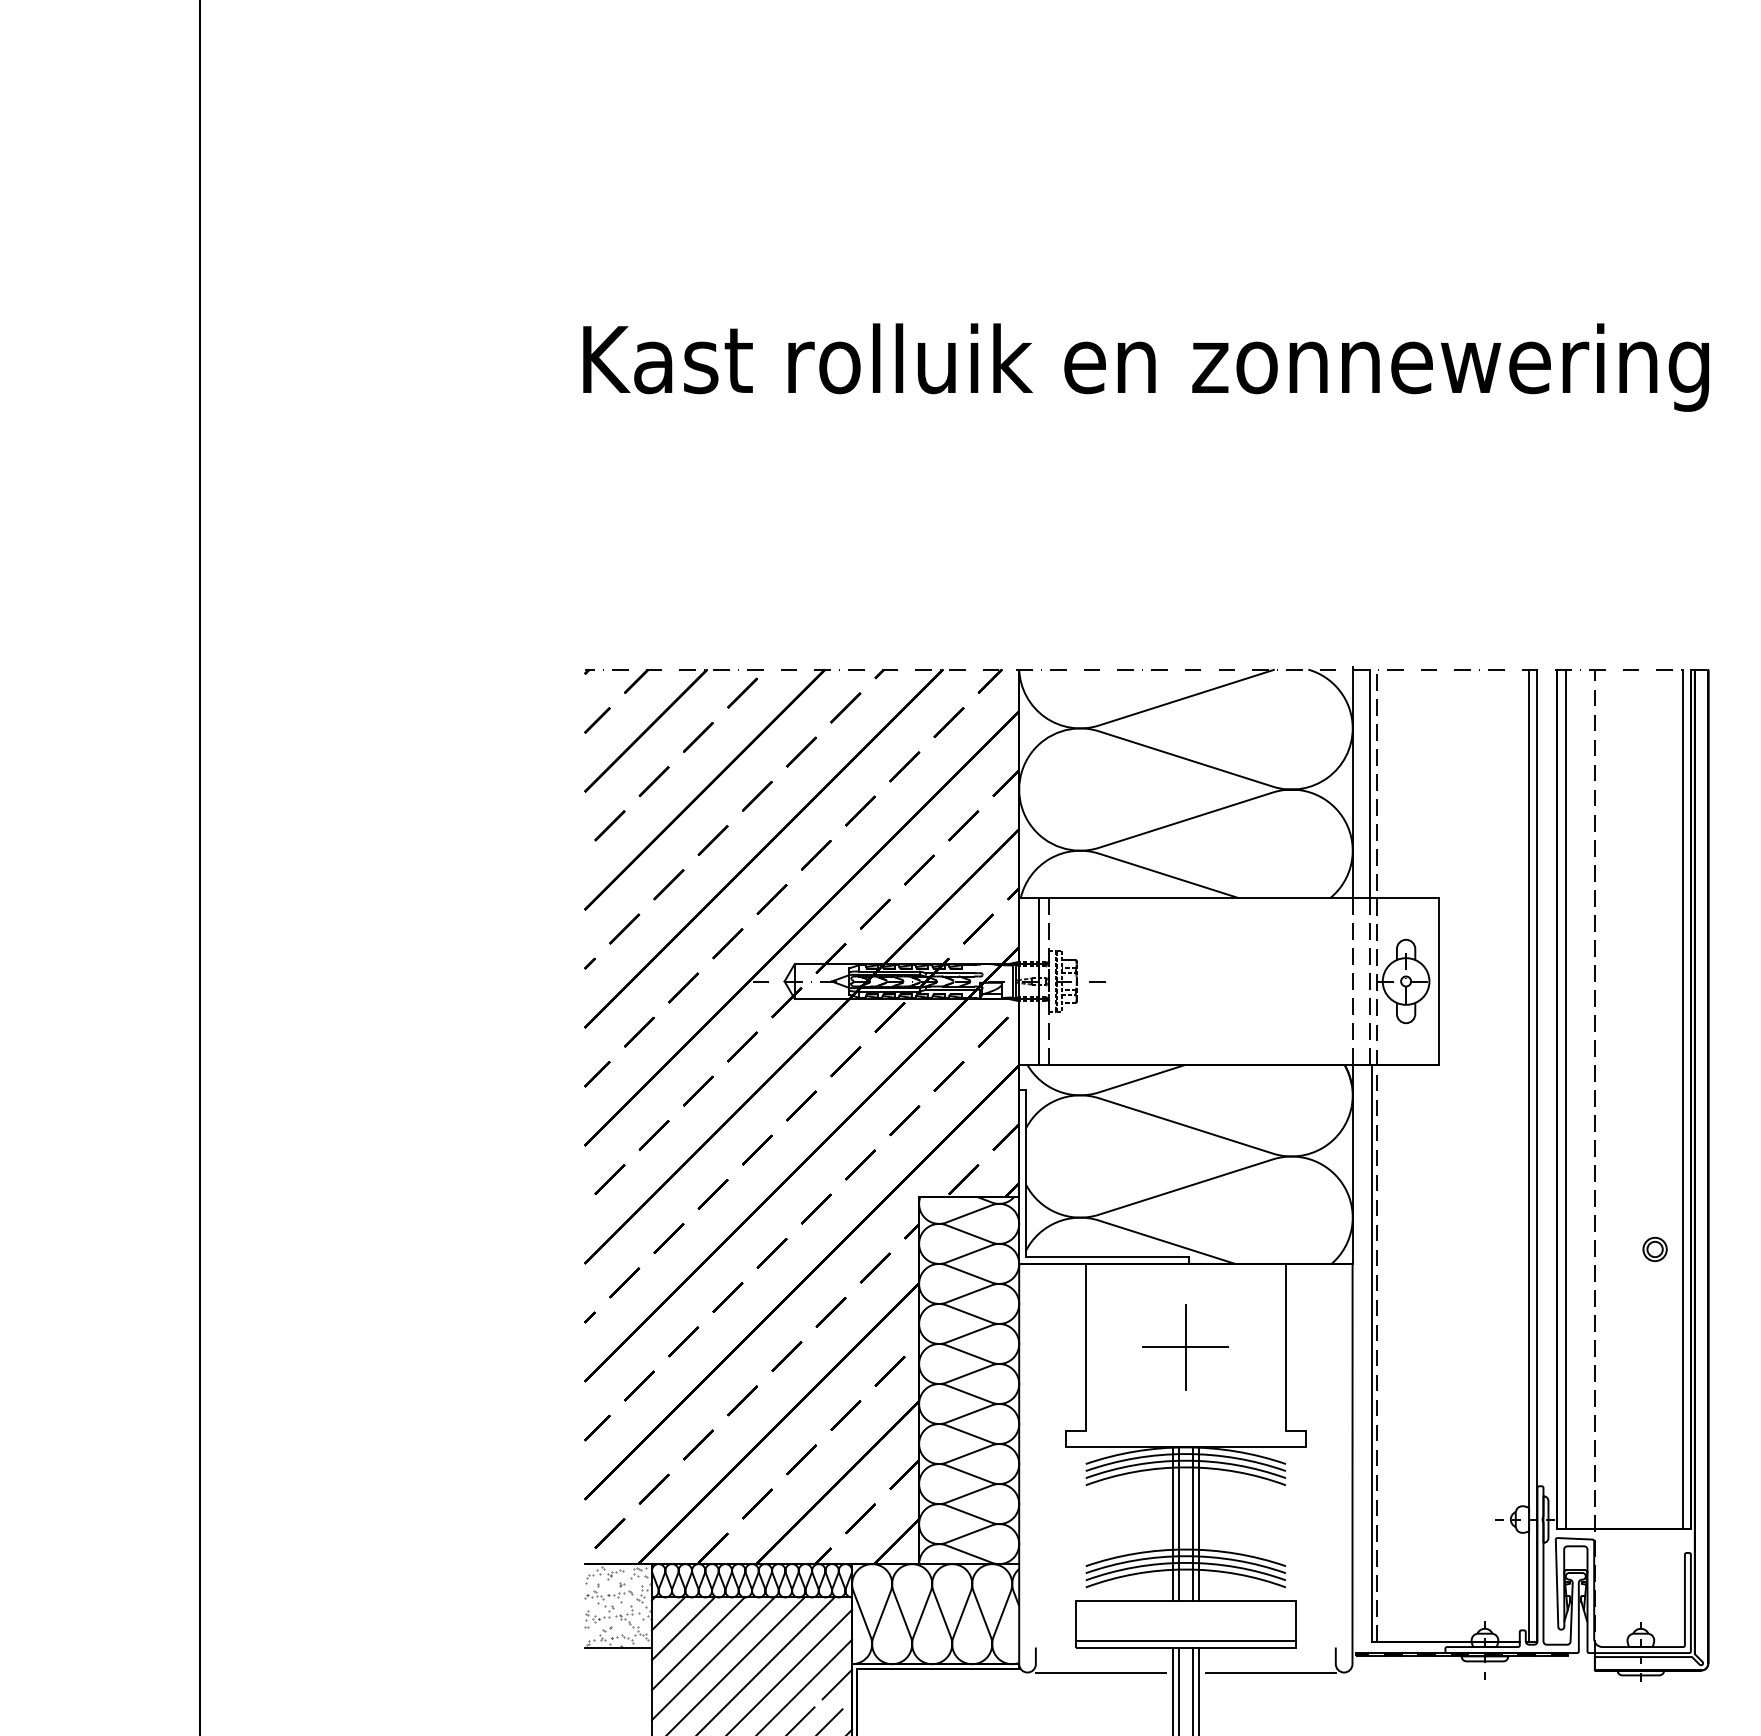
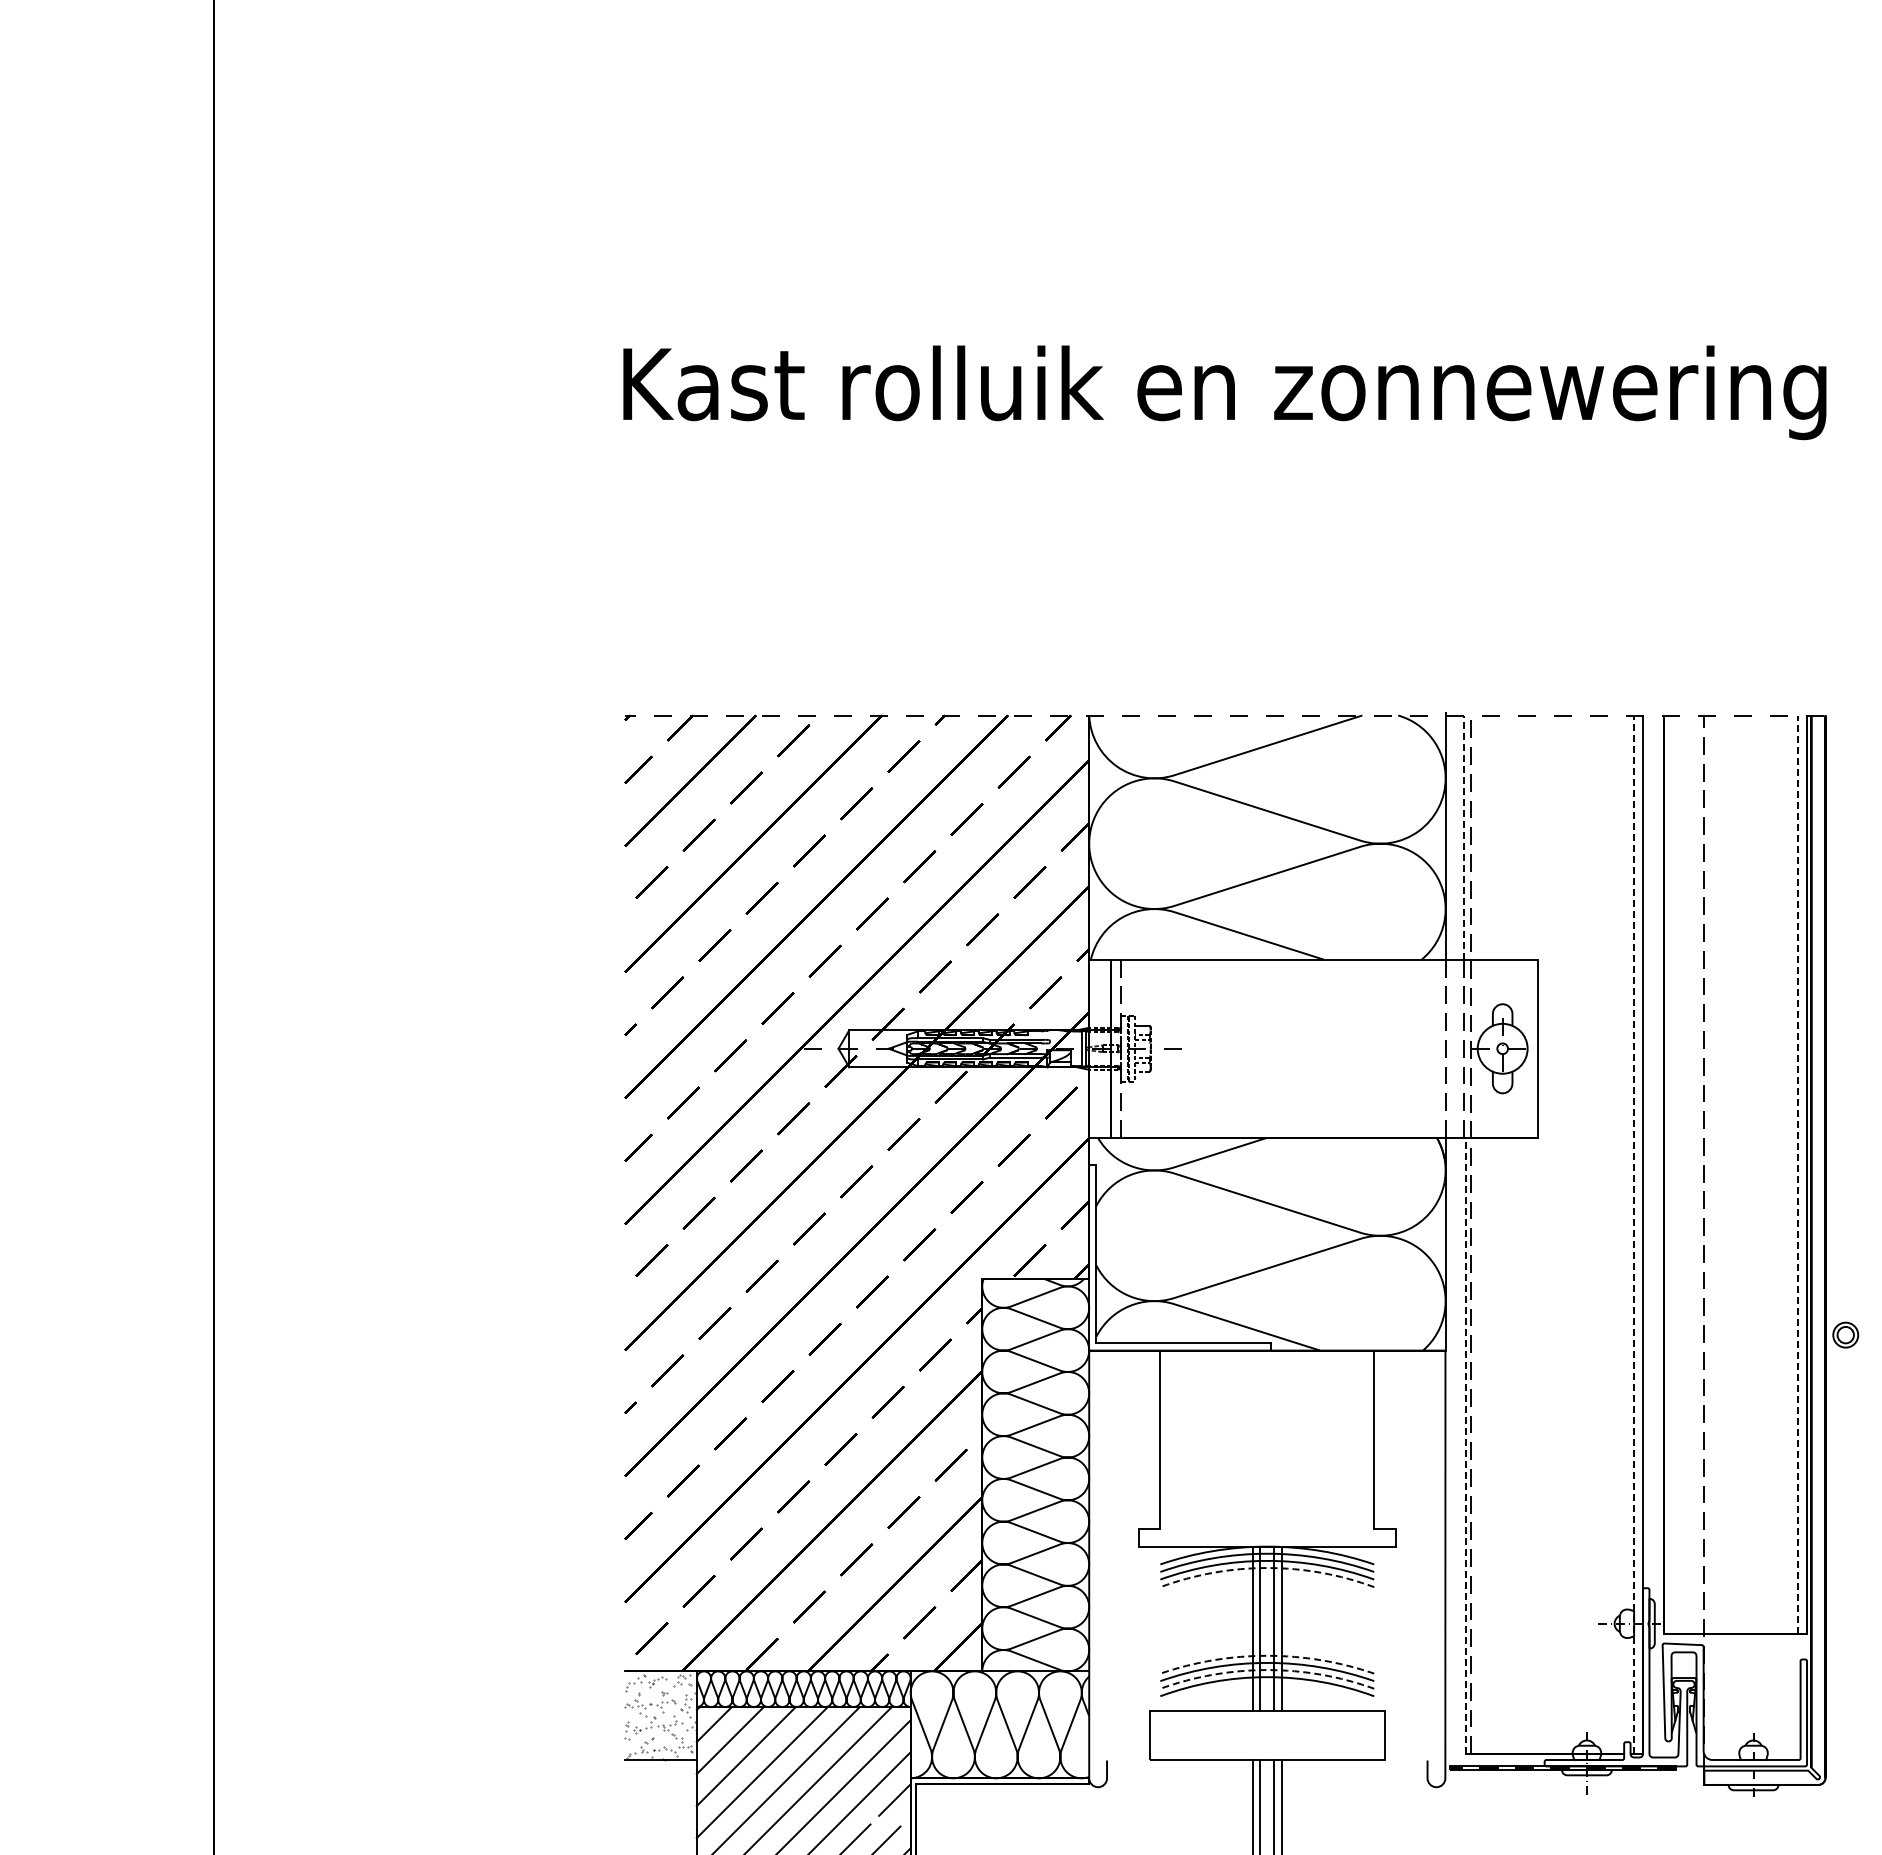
line: (1370, 783) -> (1464, 837), solid -> dashed
line: (1565, 1099) -> (1673, 1174), removed
line: (1682, 1099) -> (1798, 1174), solid -> dashed
line: (1529, 1155) -> (1634, 1234), solid -> dashed
part: (1654, 1248) -> (1845, 1334), moved
part: (1186, 1347) -> (1267, 1439), removed
line: (1371, 1352) -> (1465, 1445), solid -> dashed
line: (1186, 1467) -> (1267, 1568), solid -> dashed
line: (1186, 1549) -> (1267, 1655), solid -> dashed
line: (1186, 1563) -> (1267, 1670), solid -> dashed
line: (1185, 1640) -> (1266, 1753), removed
line: (1100, 1672) -> (1176, 1787), removed
line: (1270, 1672) -> (1357, 1787), removed

